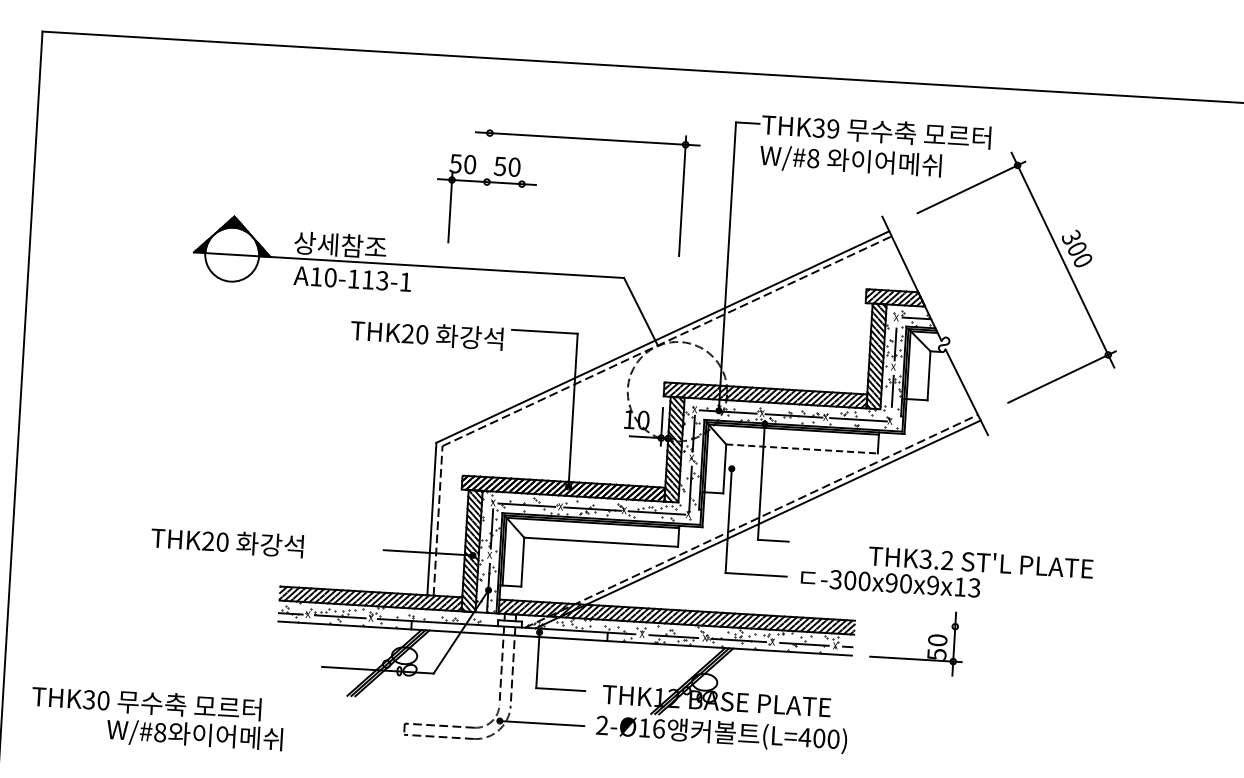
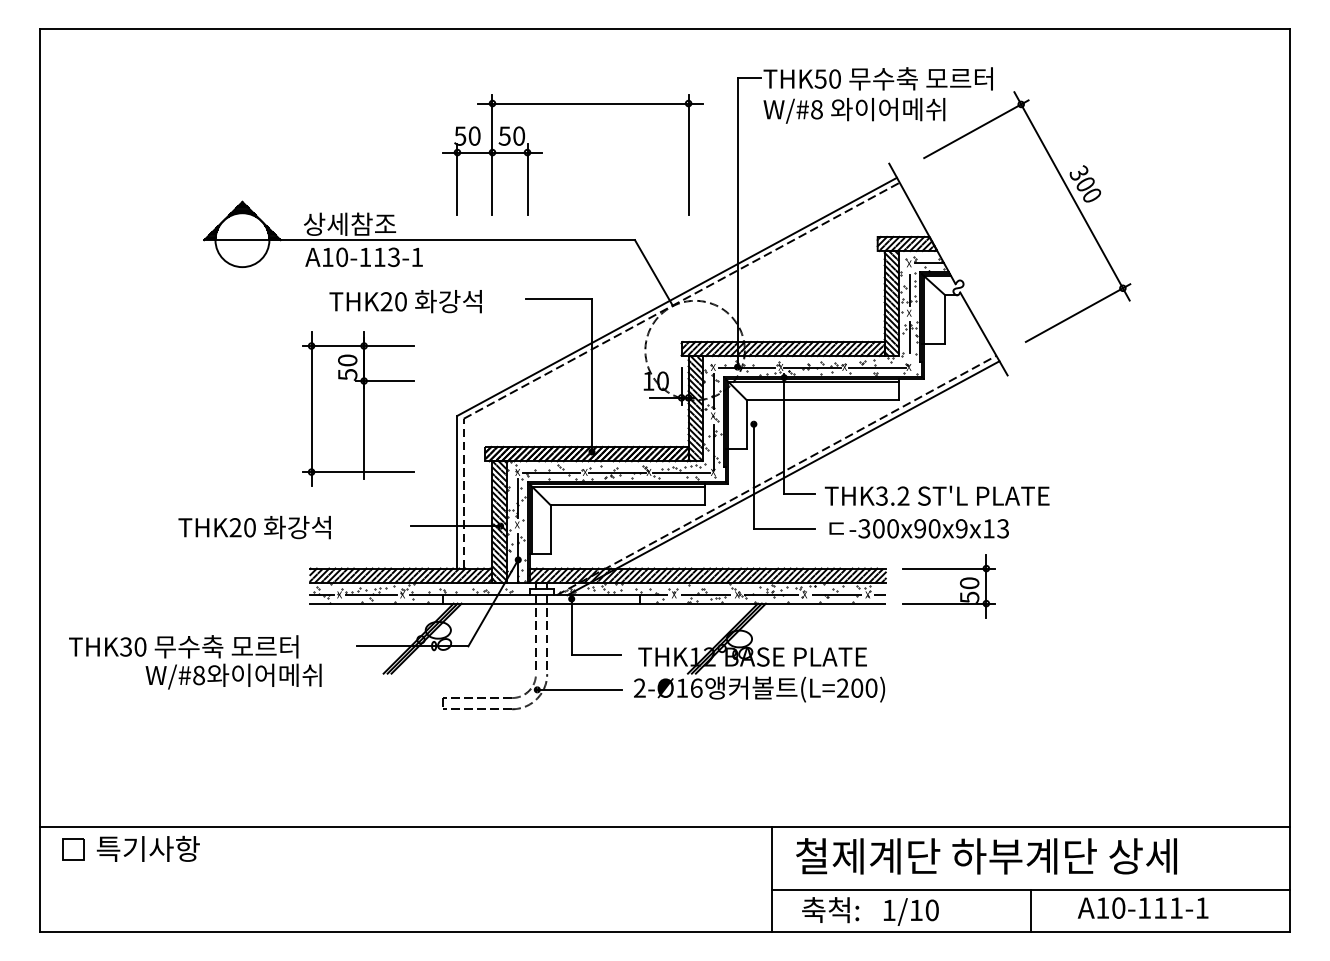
text: (825, 128) -> (827, 78), THK39 -> THK50
line: (486, 185) -> (492, 155), added
line: (520, 211) -> (527, 179), added
text: (426, 334) -> (405, 301), moved
part: (338, 429) -> (358, 408), added
line: (801, 449) -> (822, 400), dashed -> solid
text: (980, 561) -> (936, 495), moved
line: (917, 624) -> (948, 568), added
text: (157, 719) -> (195, 662), moved
text: (804, 736) -> (842, 687), (L=400) -> (L=200)

